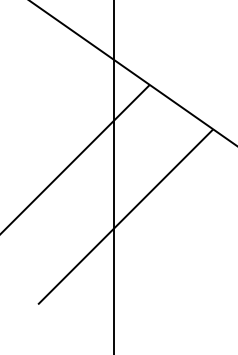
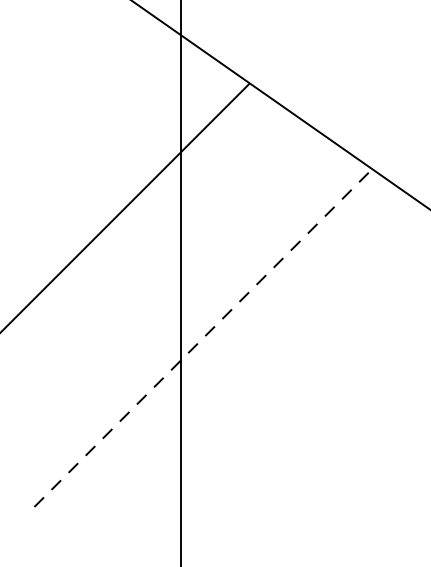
line: (125, 216) -> (202, 337), solid -> dashed

